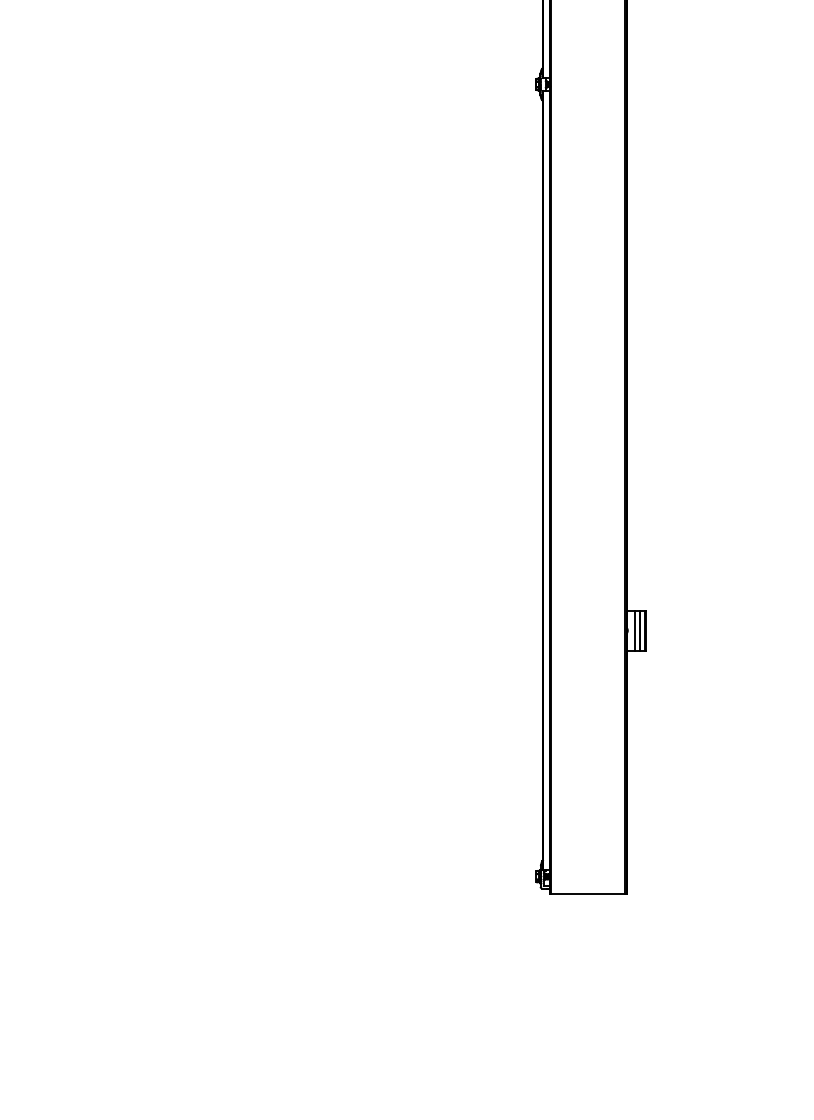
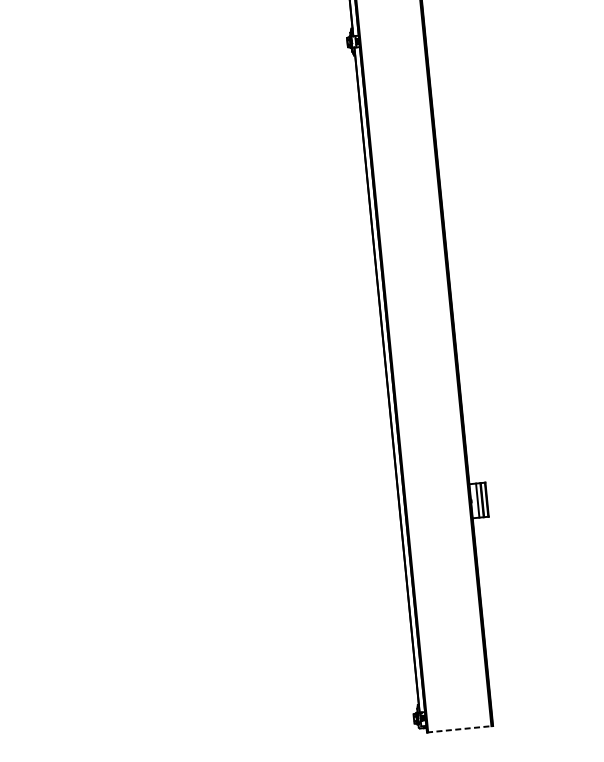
line: (588, 893) -> (460, 728), solid -> dashed

